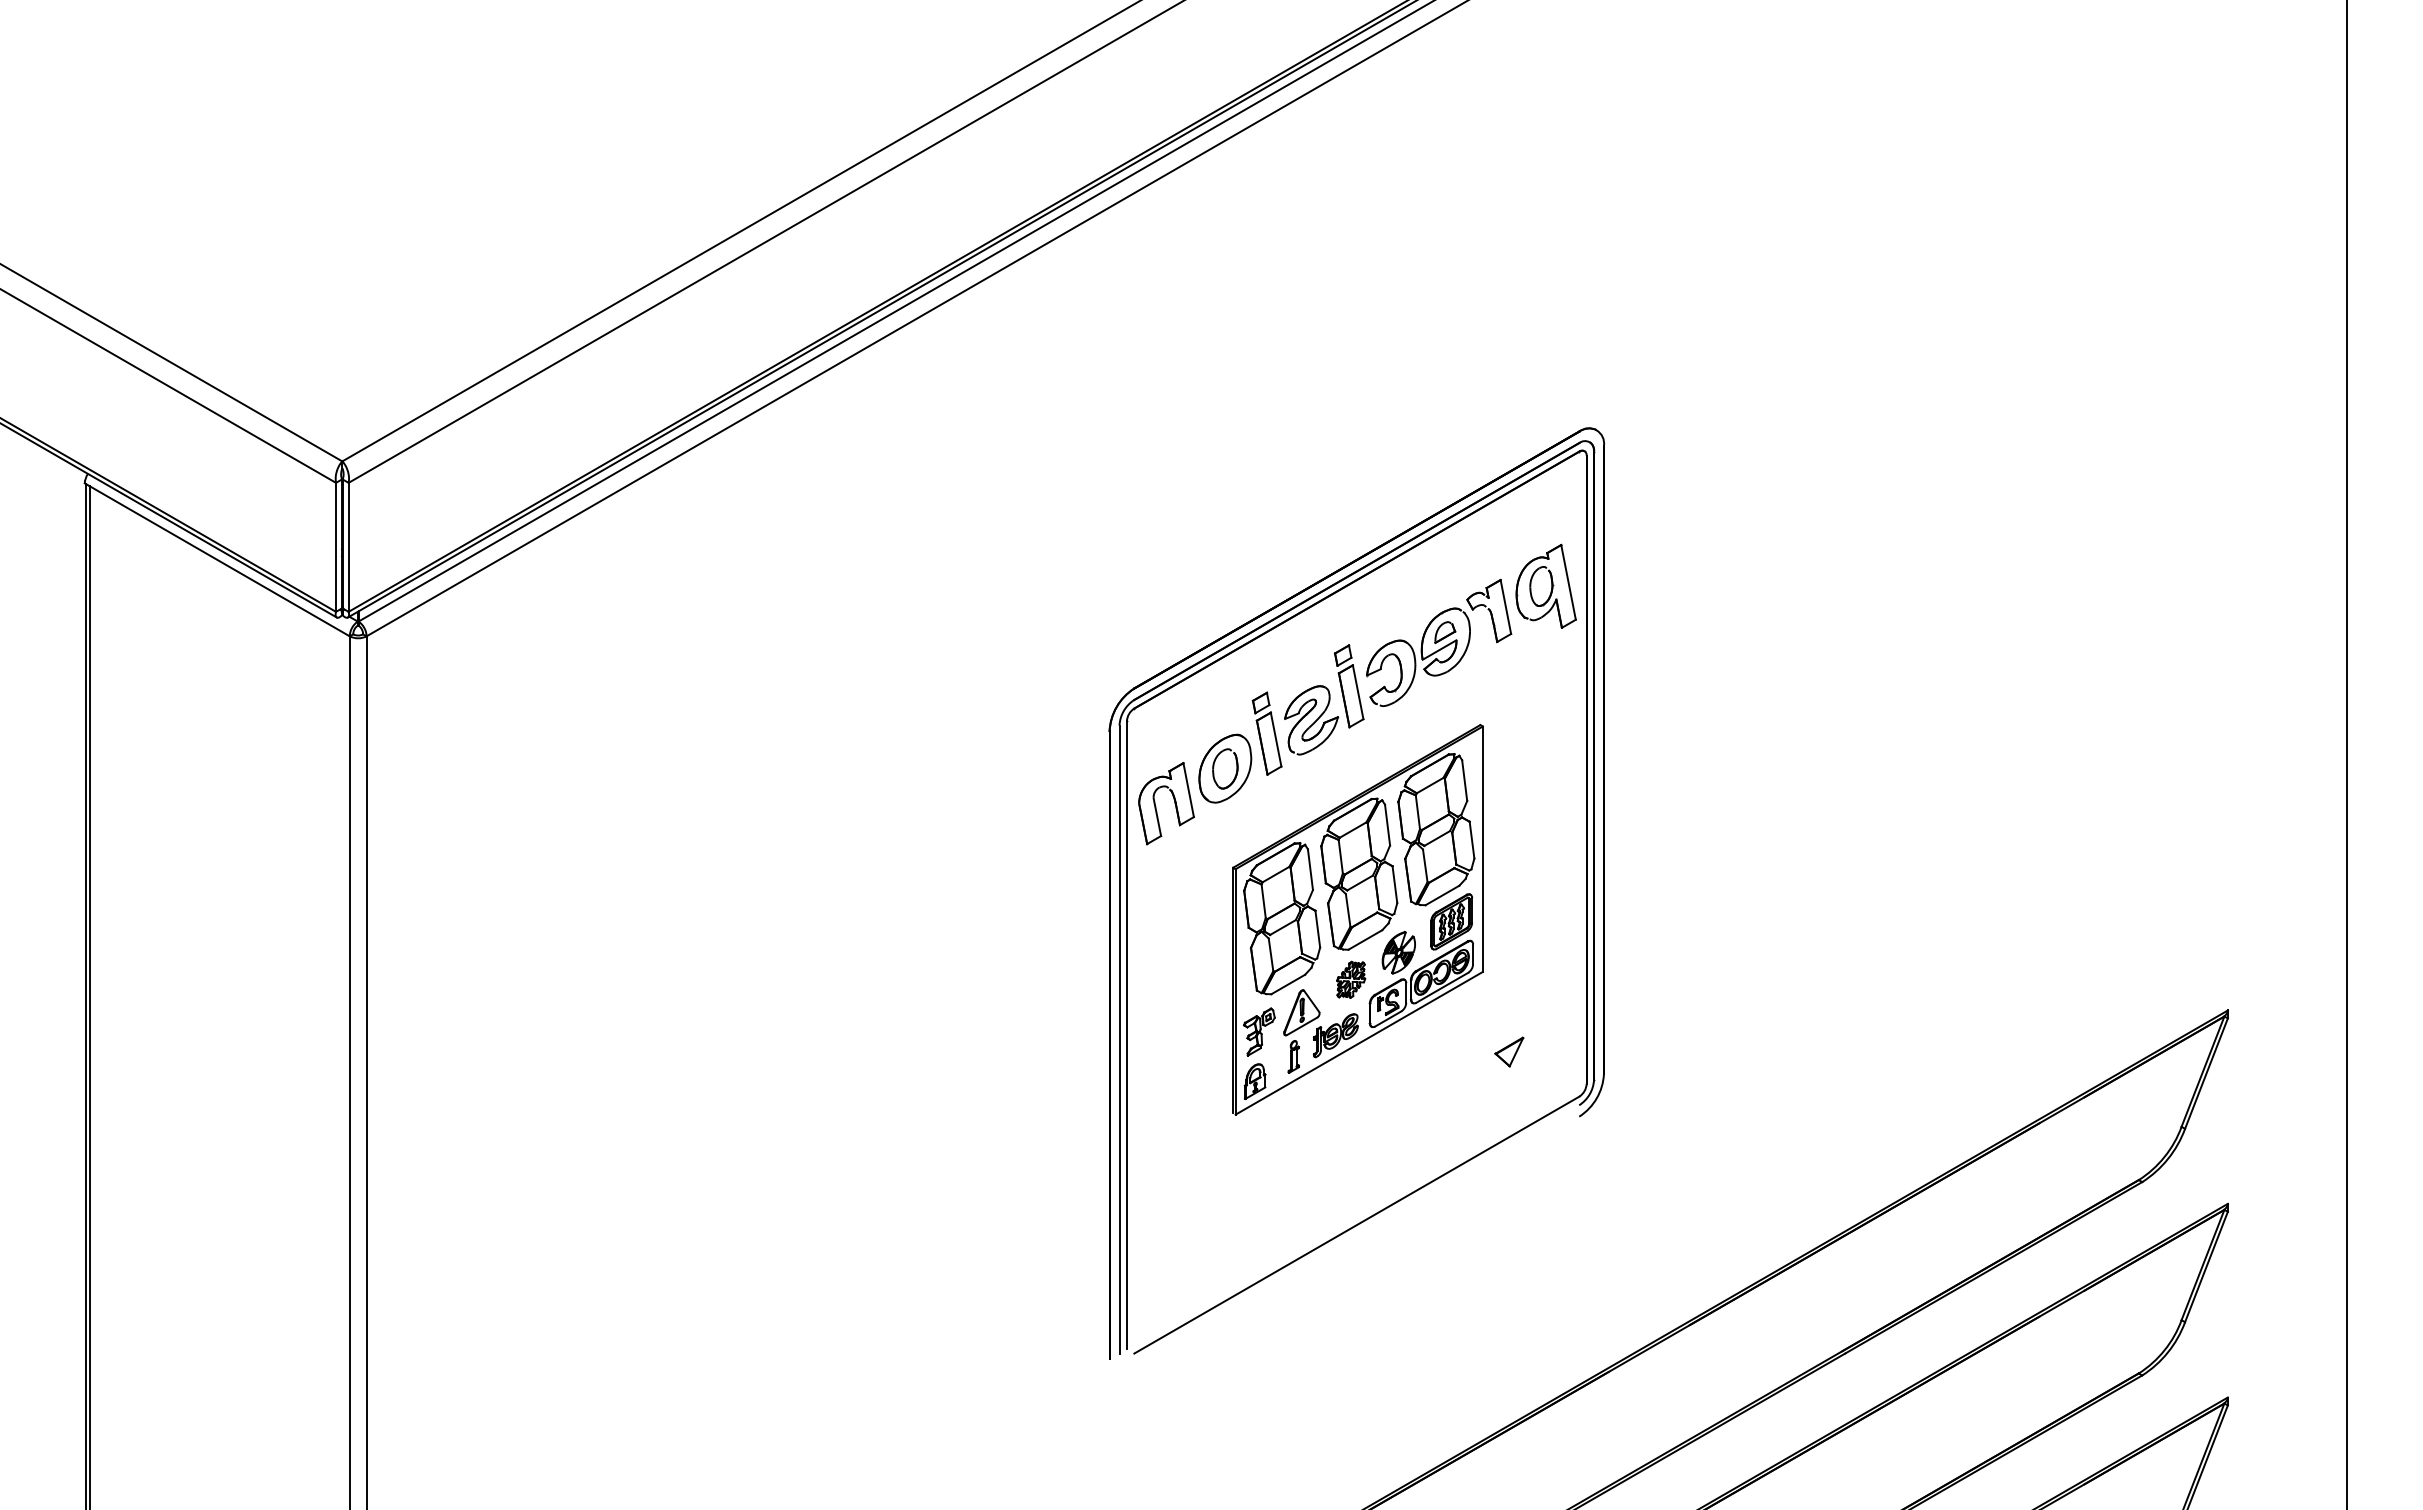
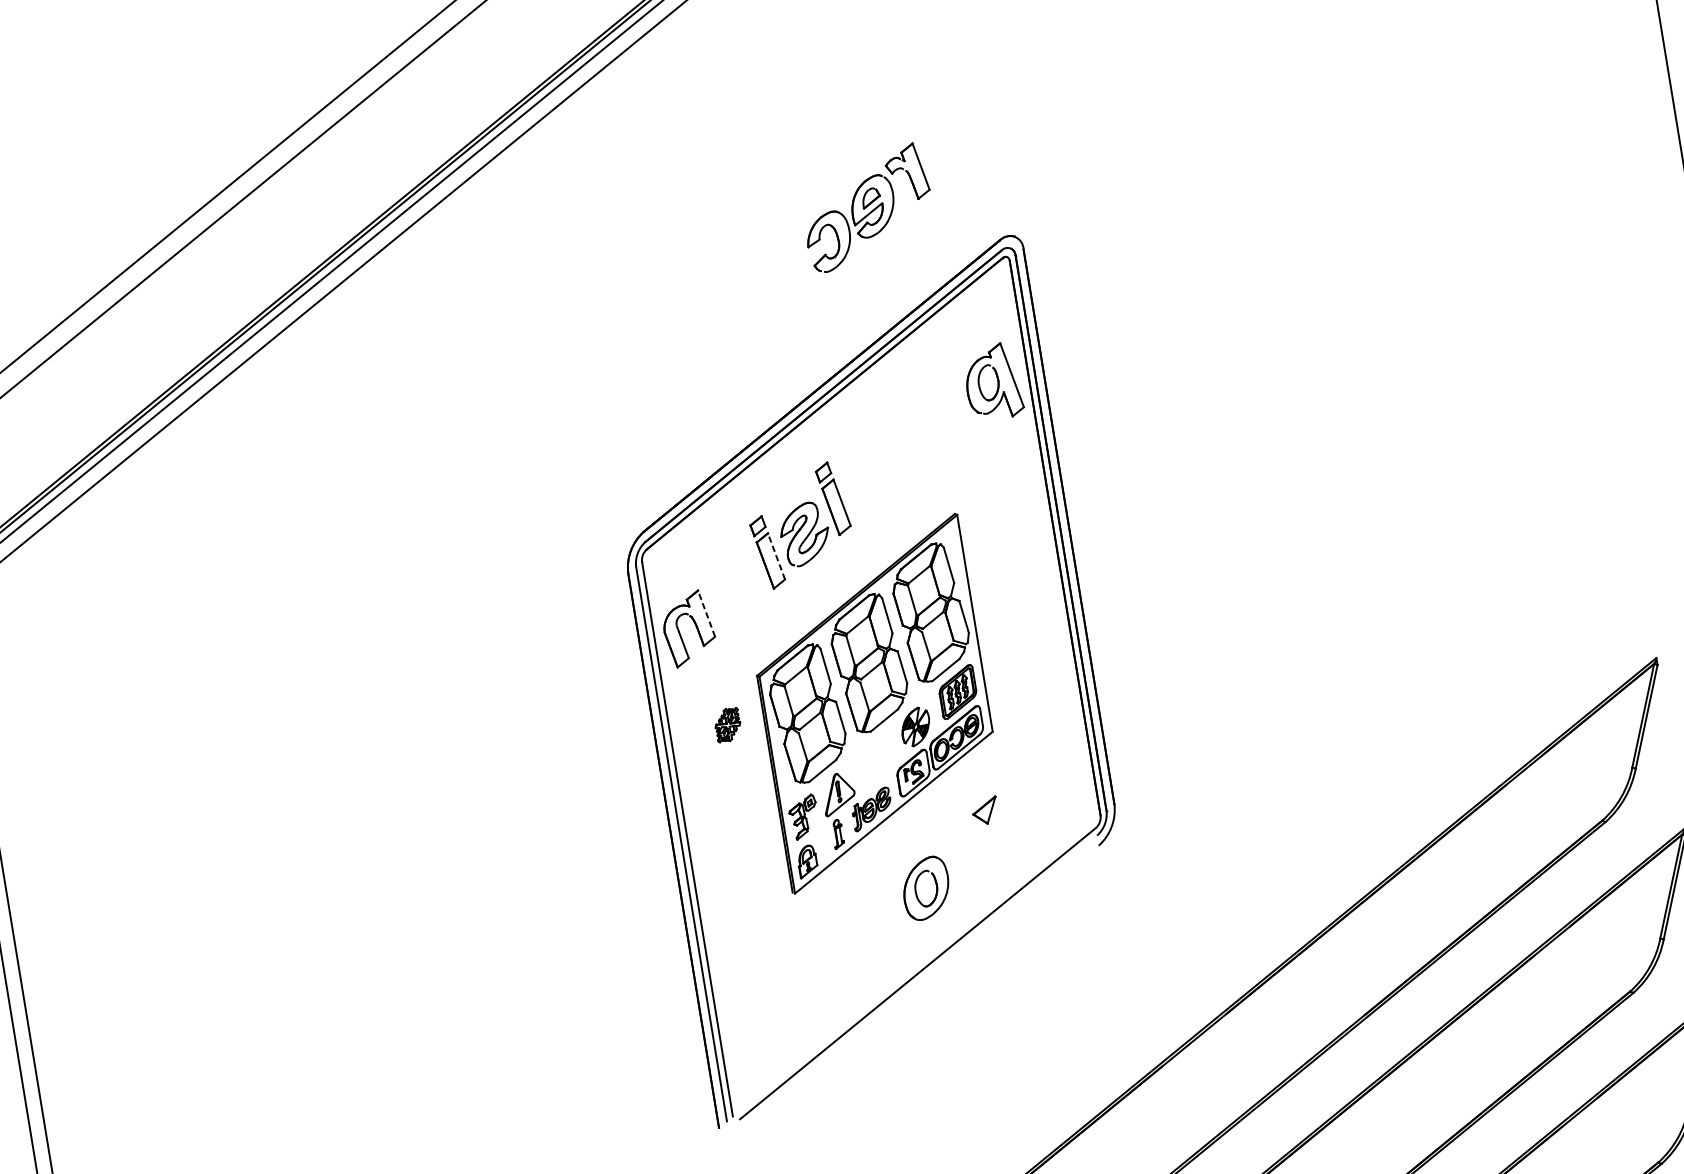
part: (1439, 642) -> (867, 207), moved
line: (1276, 739) -> (776, 556), solid -> dashed
part: (1225, 768) -> (926, 888), moved
line: (1188, 789) -> (706, 613), solid -> dashed
part: (1351, 979) -> (728, 724), moved
part: (1509, 1051) -> (985, 810), moved

